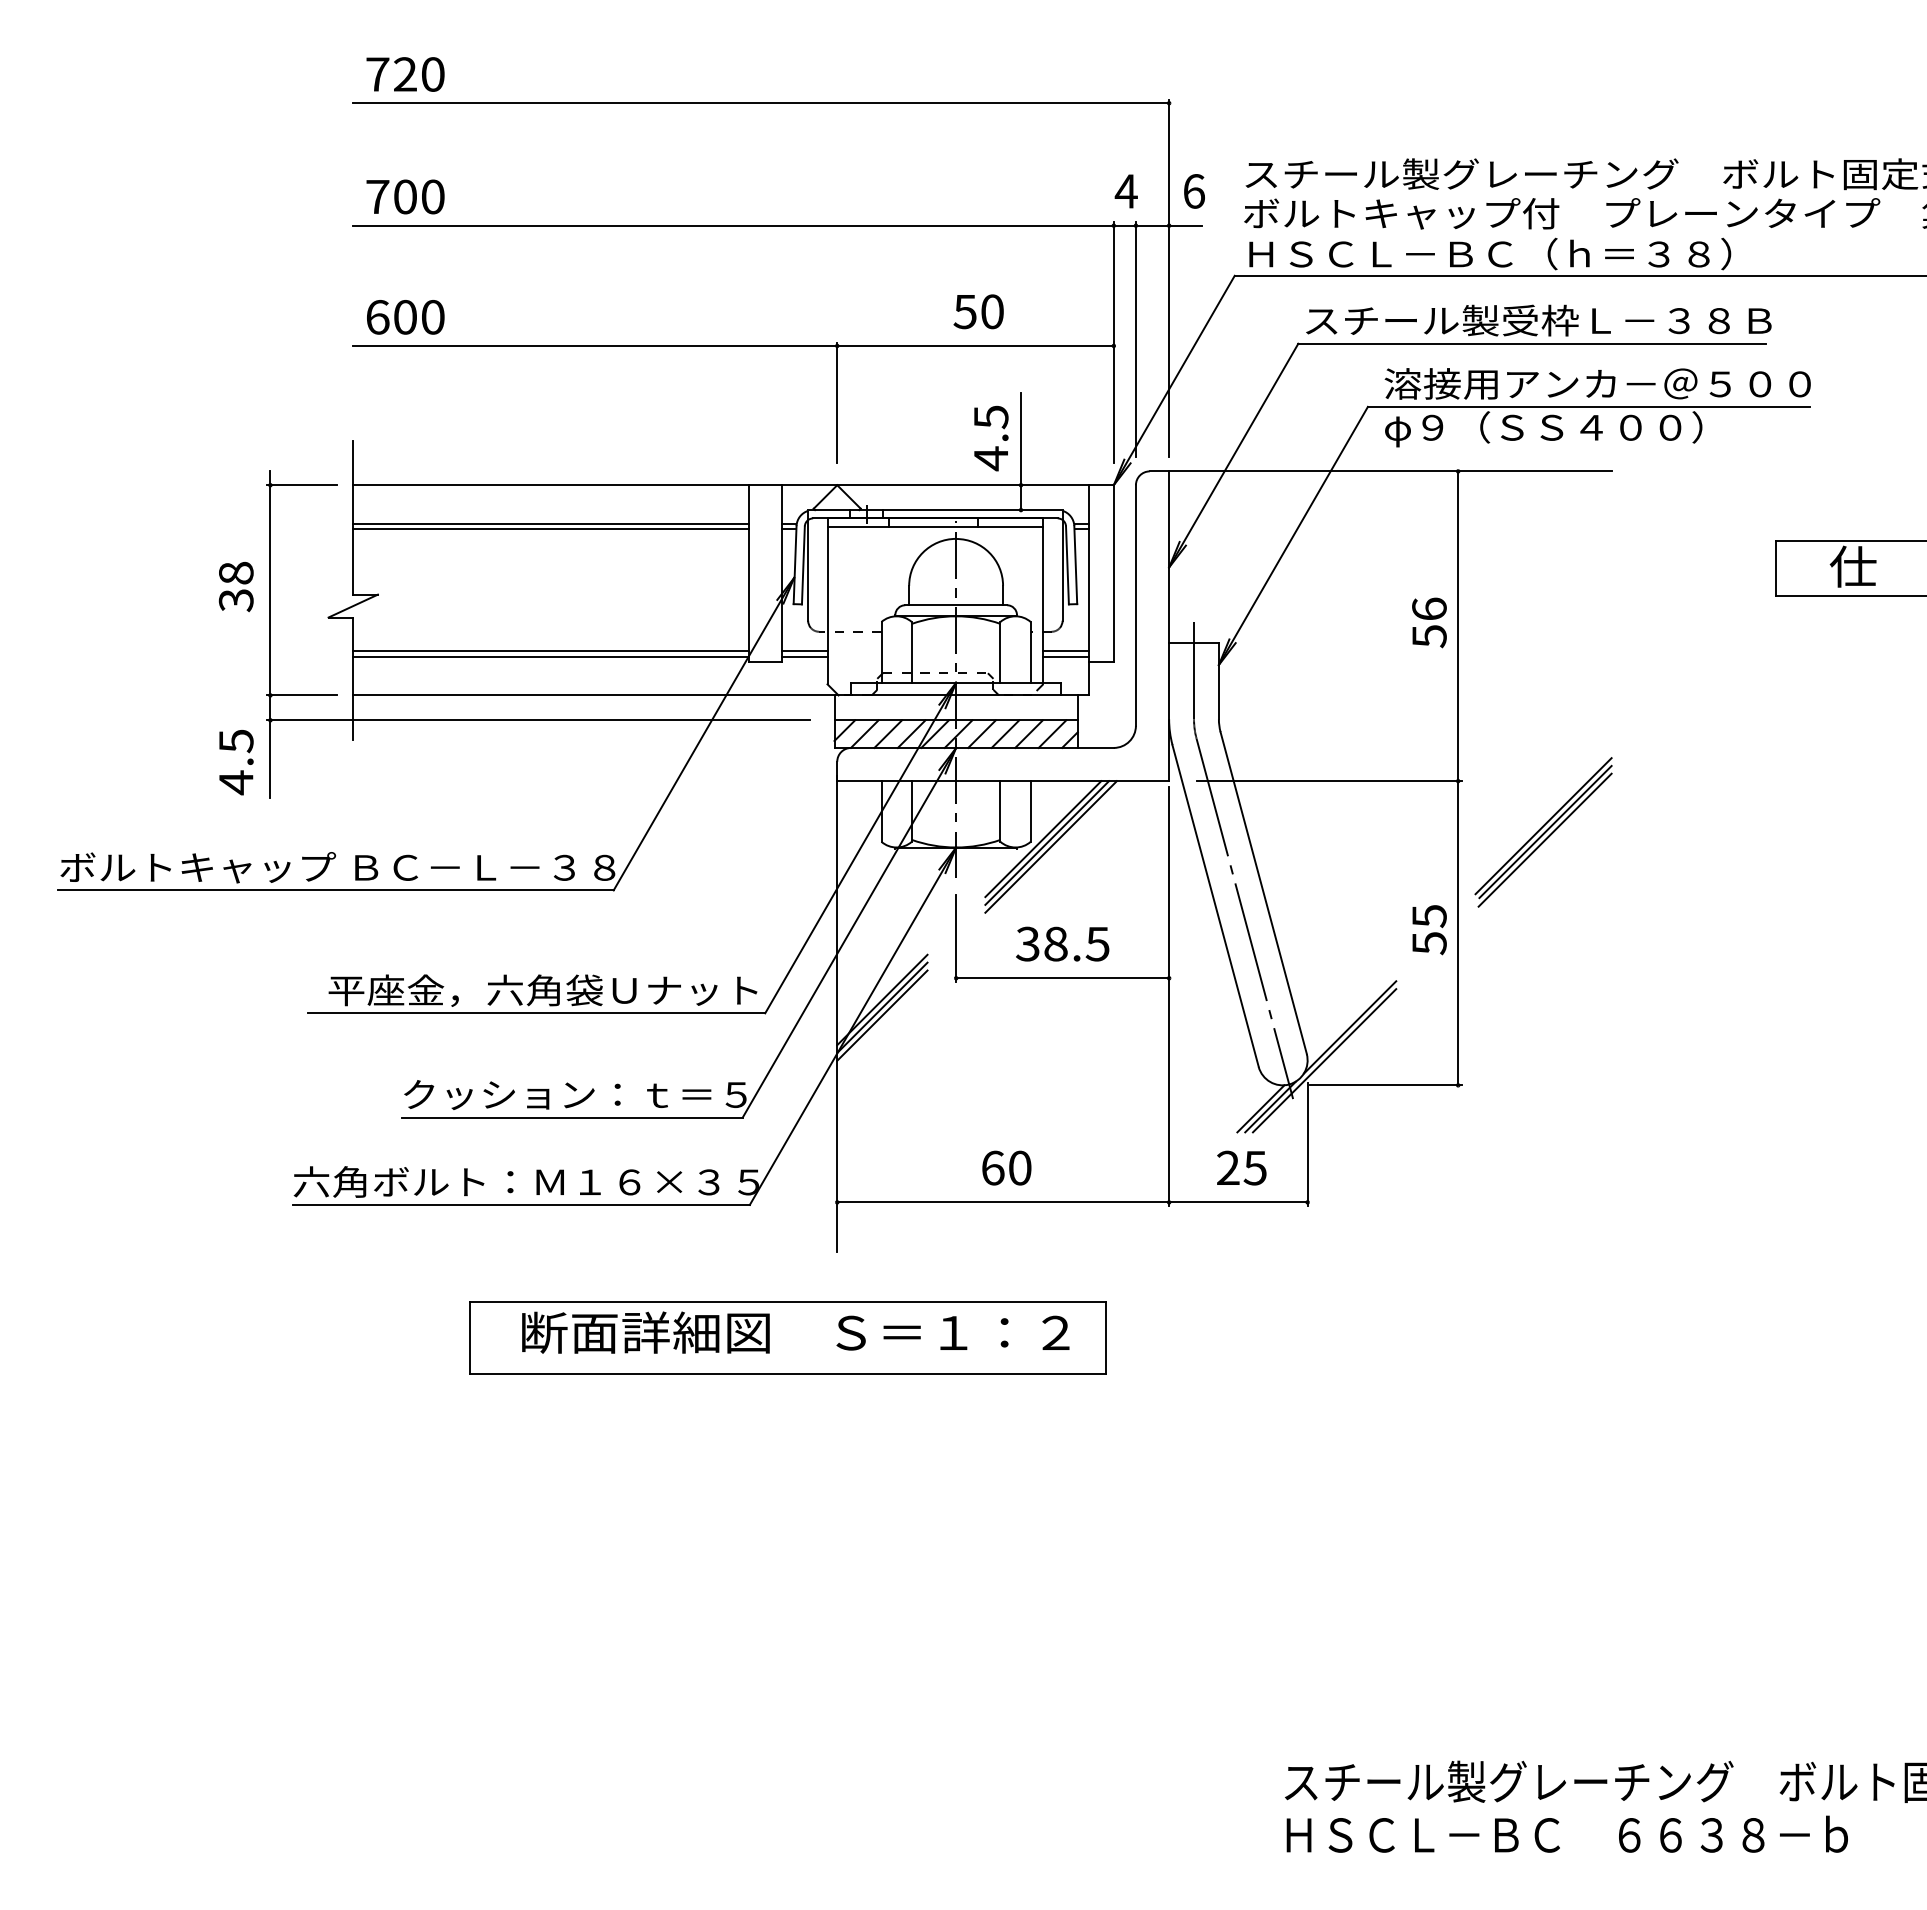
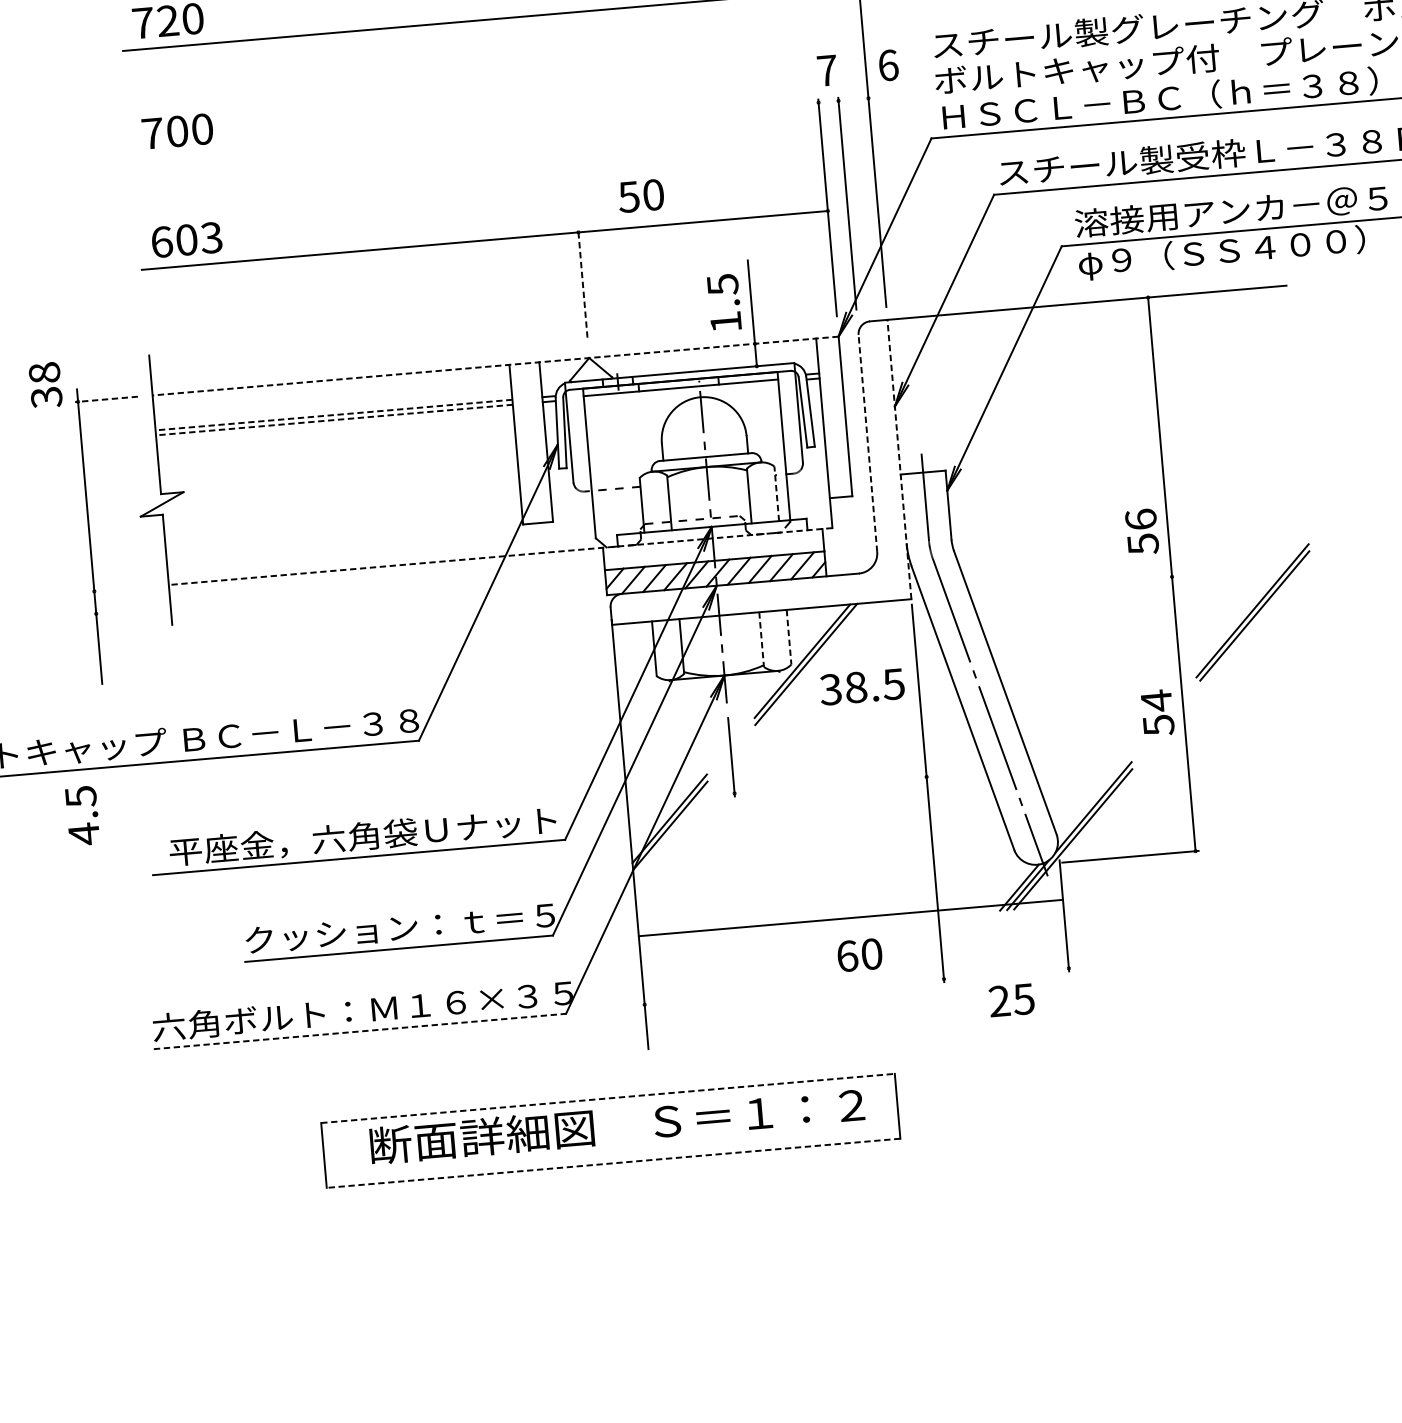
text: (1125, 191) -> (826, 70), 4 -> 7
line: (777, 225) -> (515, 128), removed
text: (978, 311) -> (640, 195), moved
text: (432, 317) -> (211, 238), 600 -> 603
line: (837, 402) -> (583, 283), solid -> dashed
text: (990, 458) -> (725, 322), 4.5 -> 1.5
line: (301, 485) -> (106, 399), solid -> dashed
line: (732, 485) -> (494, 366), solid -> dashed
line: (550, 523) -> (333, 414), solid -> dashed
line: (550, 529) -> (334, 420), solid -> dashed
text: (235, 587) -> (44, 385), moved
line: (1135, 605) -> (867, 443), solid -> dashed
text: (1429, 622) -> (1142, 531), moved
line: (1169, 626) -> (899, 459), solid -> dashed
line: (550, 651) -> (343, 530), removed
line: (804, 651) -> (572, 510), removed
line: (1030, 651) -> (776, 493), solid -> dashed
line: (1065, 651) -> (807, 490), removed
line: (550, 656) -> (343, 534), removed
line: (804, 656) -> (572, 515), removed
line: (1065, 656) -> (808, 494), removed
line: (301, 695) -> (122, 589), removed
line: (720, 695) -> (500, 556), solid -> dashed
line: (538, 720) -> (338, 593), removed
text: (236, 762) -> (82, 815), moved
line: (1328, 781) -> (1055, 587), removed
line: (1000, 811) -> (761, 639), solid -> dashed
line: (1030, 811) -> (788, 637), solid -> dashed
line: (1544, 839) -> (1254, 622), removed
line: (1050, 846) -> (809, 667), removed
text: (1429, 916) -> (1156, 701), 55 -> 54
text: (1062, 943) -> (861, 686), moved
line: (1062, 978) -> (830, 785), removed
line: (882, 1015) -> (671, 832), removed
text: (1006, 1167) -> (859, 954), moved
text: (1241, 1167) -> (1011, 999), moved
line: (1072, 1202) -> (850, 918), moved
line: (521, 1204) -> (360, 1031), solid -> dashed
line: (788, 1302) -> (608, 1098), solid -> dashed
line: (787, 1373) -> (613, 1162), solid -> dashed

